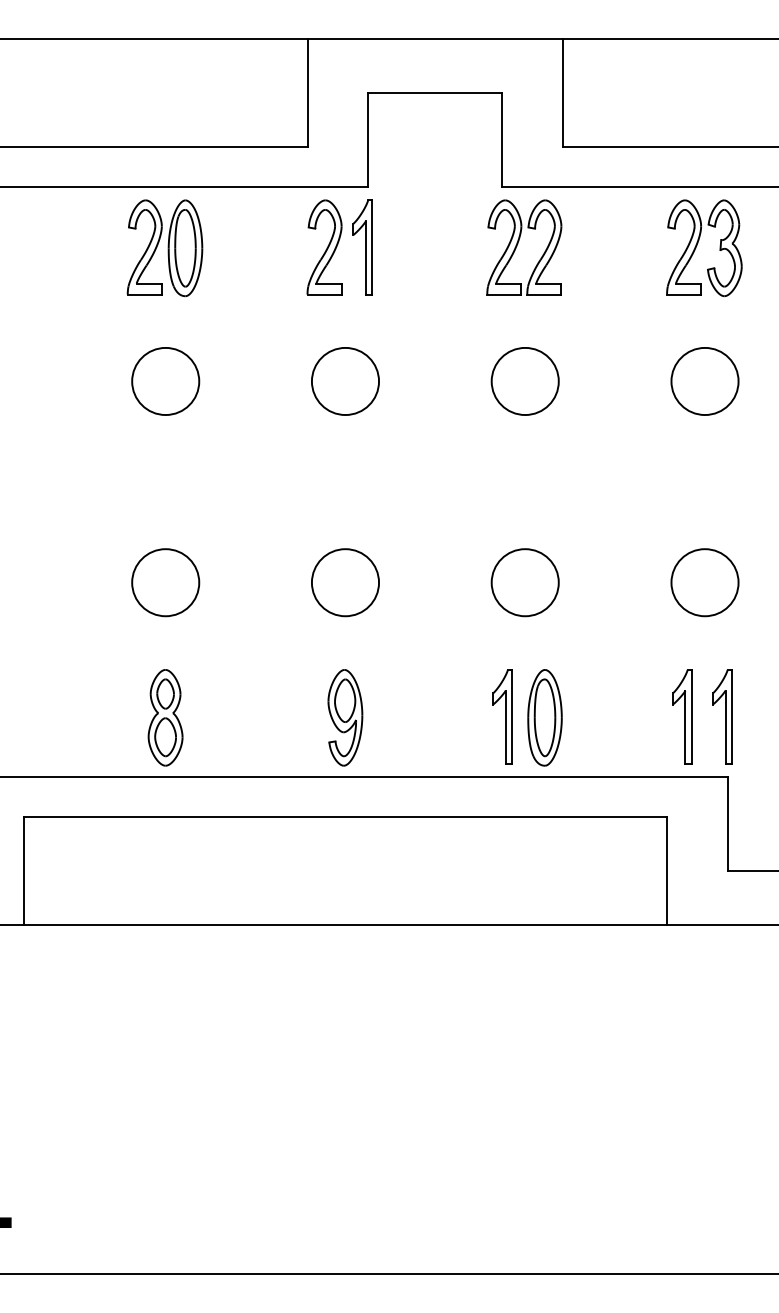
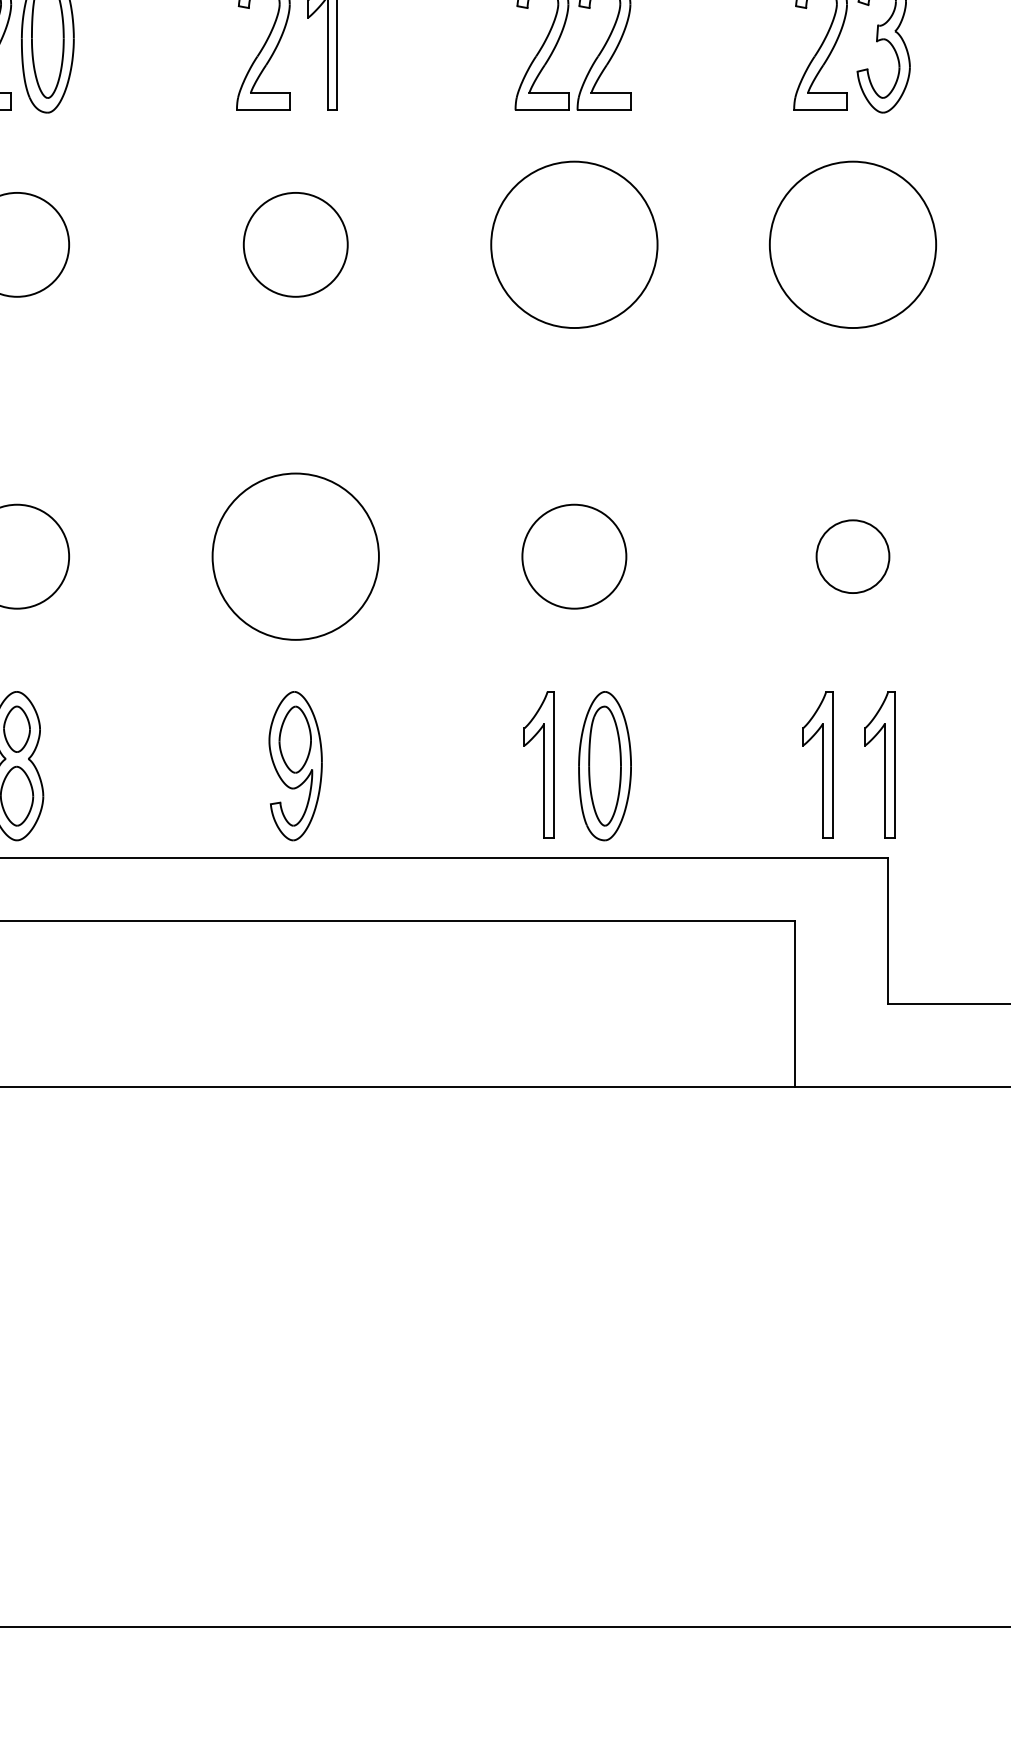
circle: (524, 381) -> (573, 244), size x1.6
circle: (704, 381) -> (852, 244), size x1.6
circle: (345, 582) -> (295, 556), size x1.6
circle: (704, 582) -> (852, 556), size x0.7

